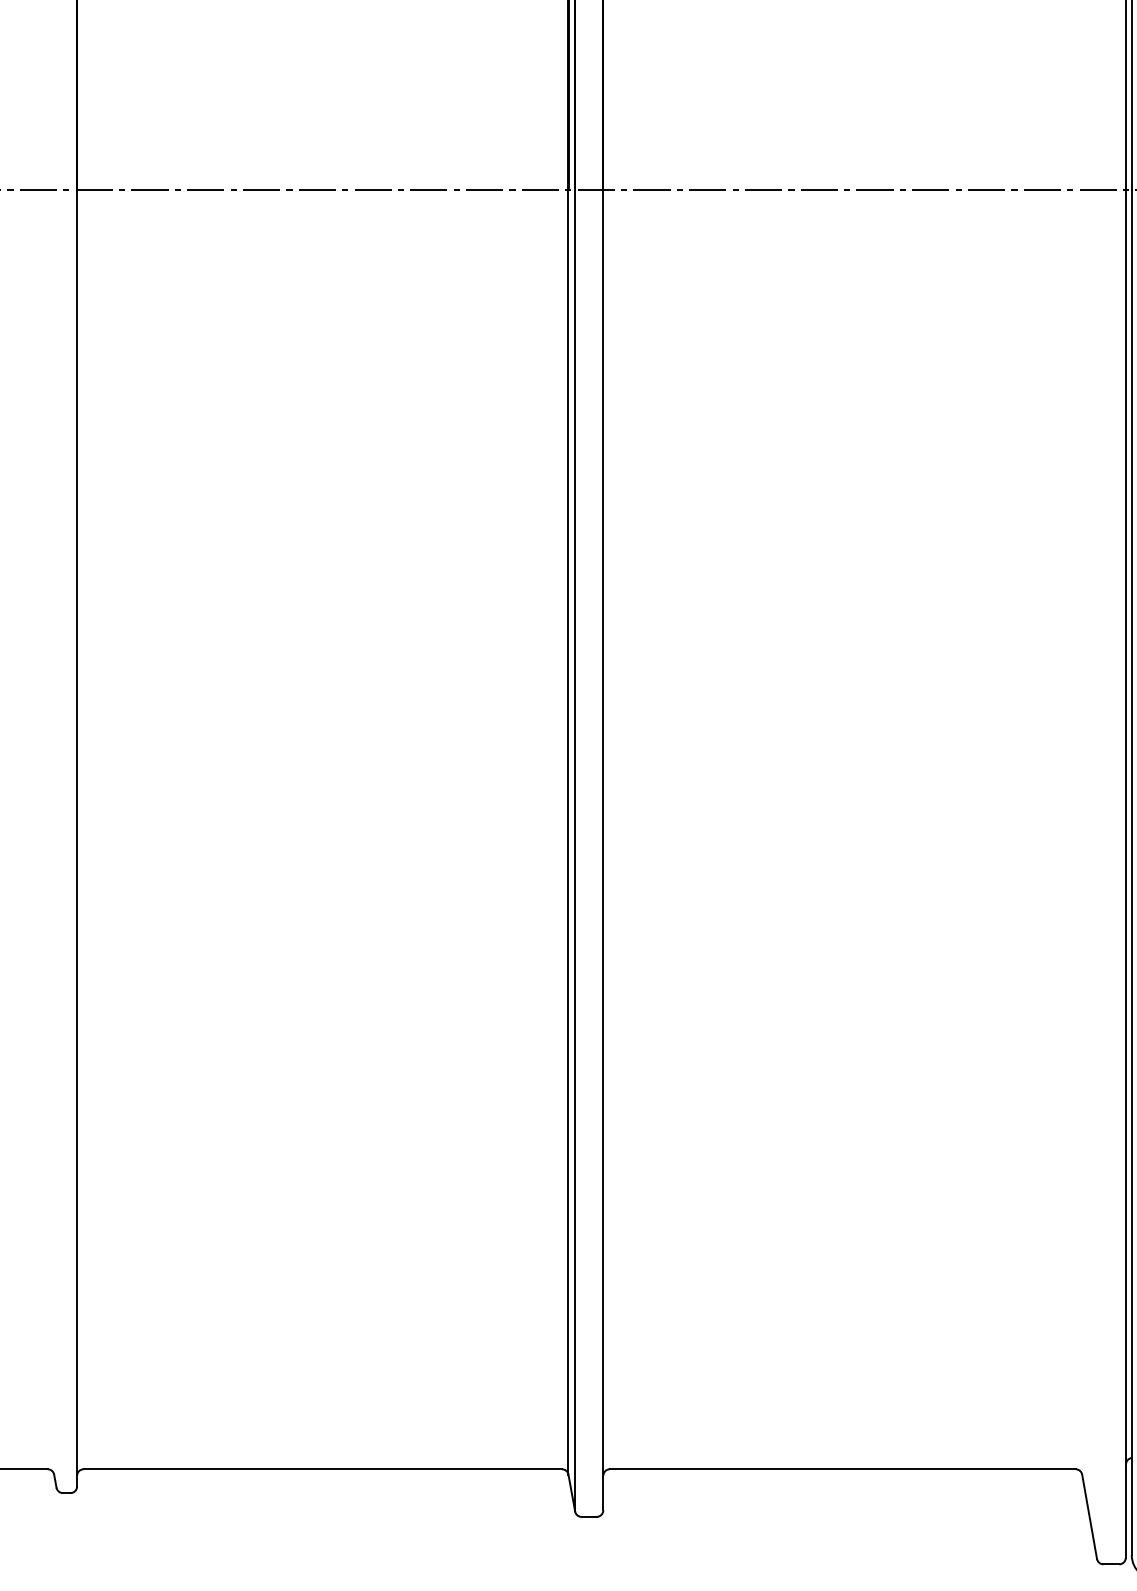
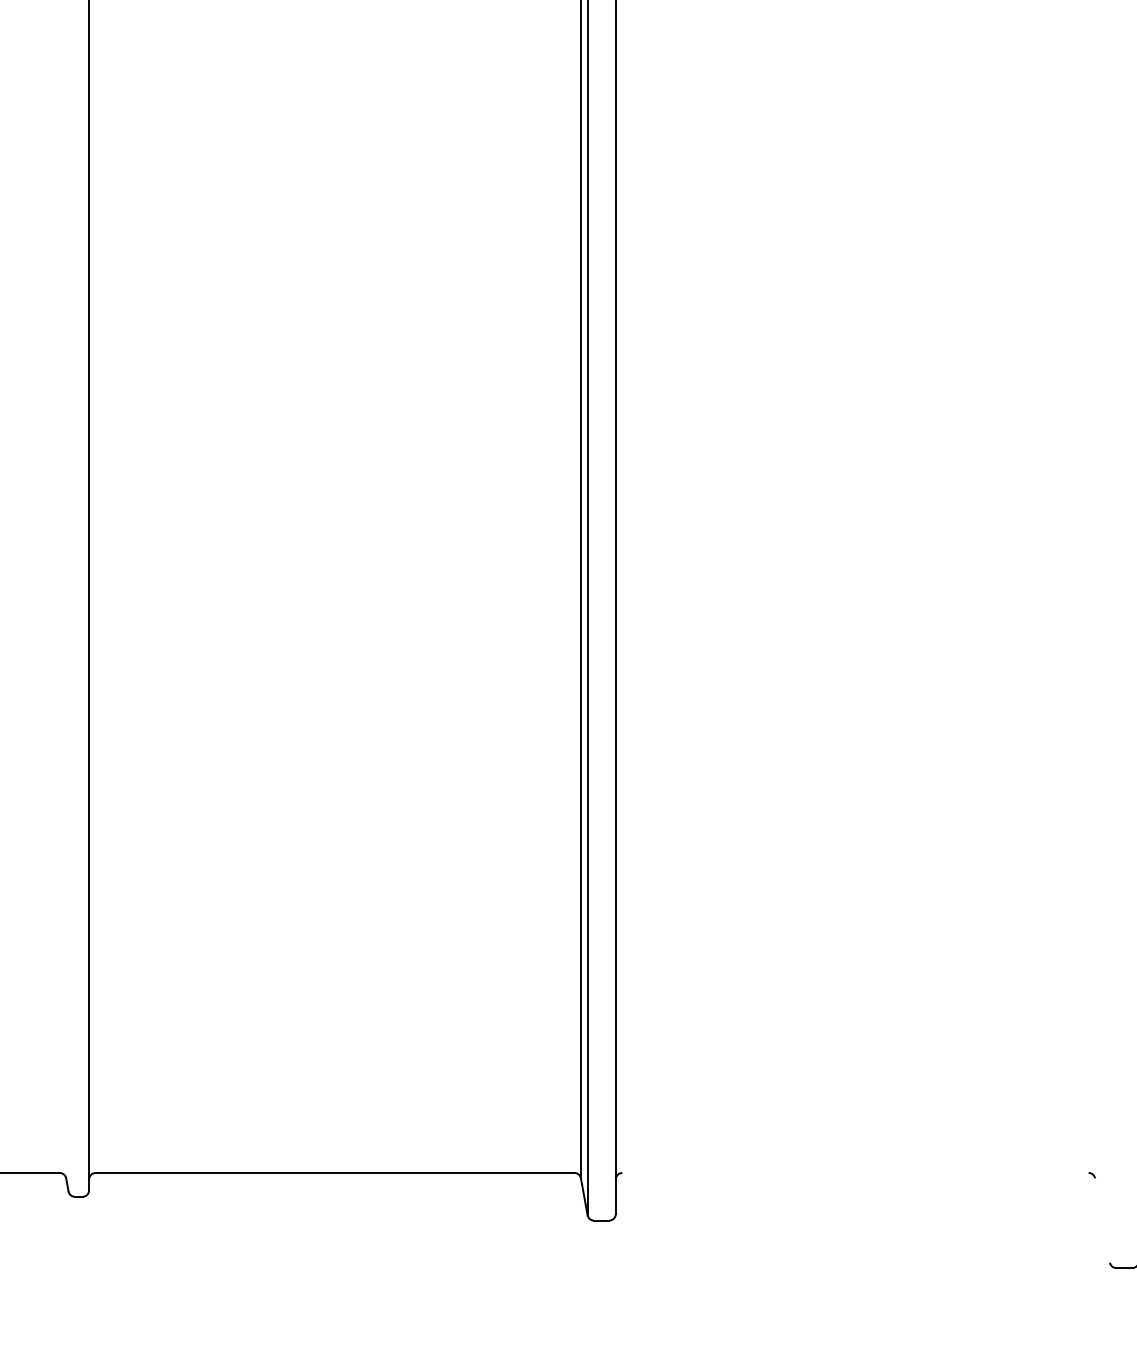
line: (842, 1469) -> (855, 1173), removed
line: (1089, 1516) -> (1102, 1220), removed

